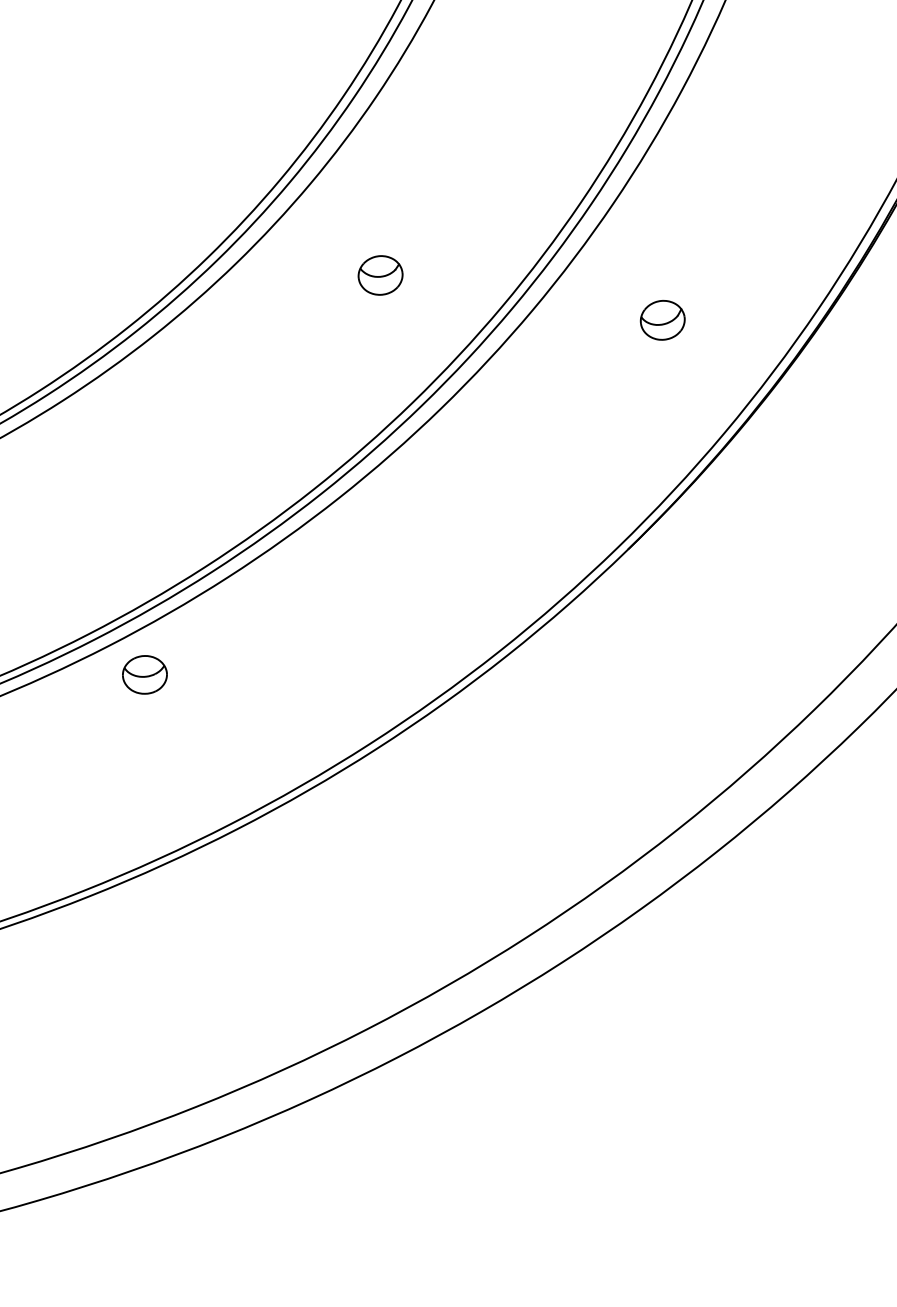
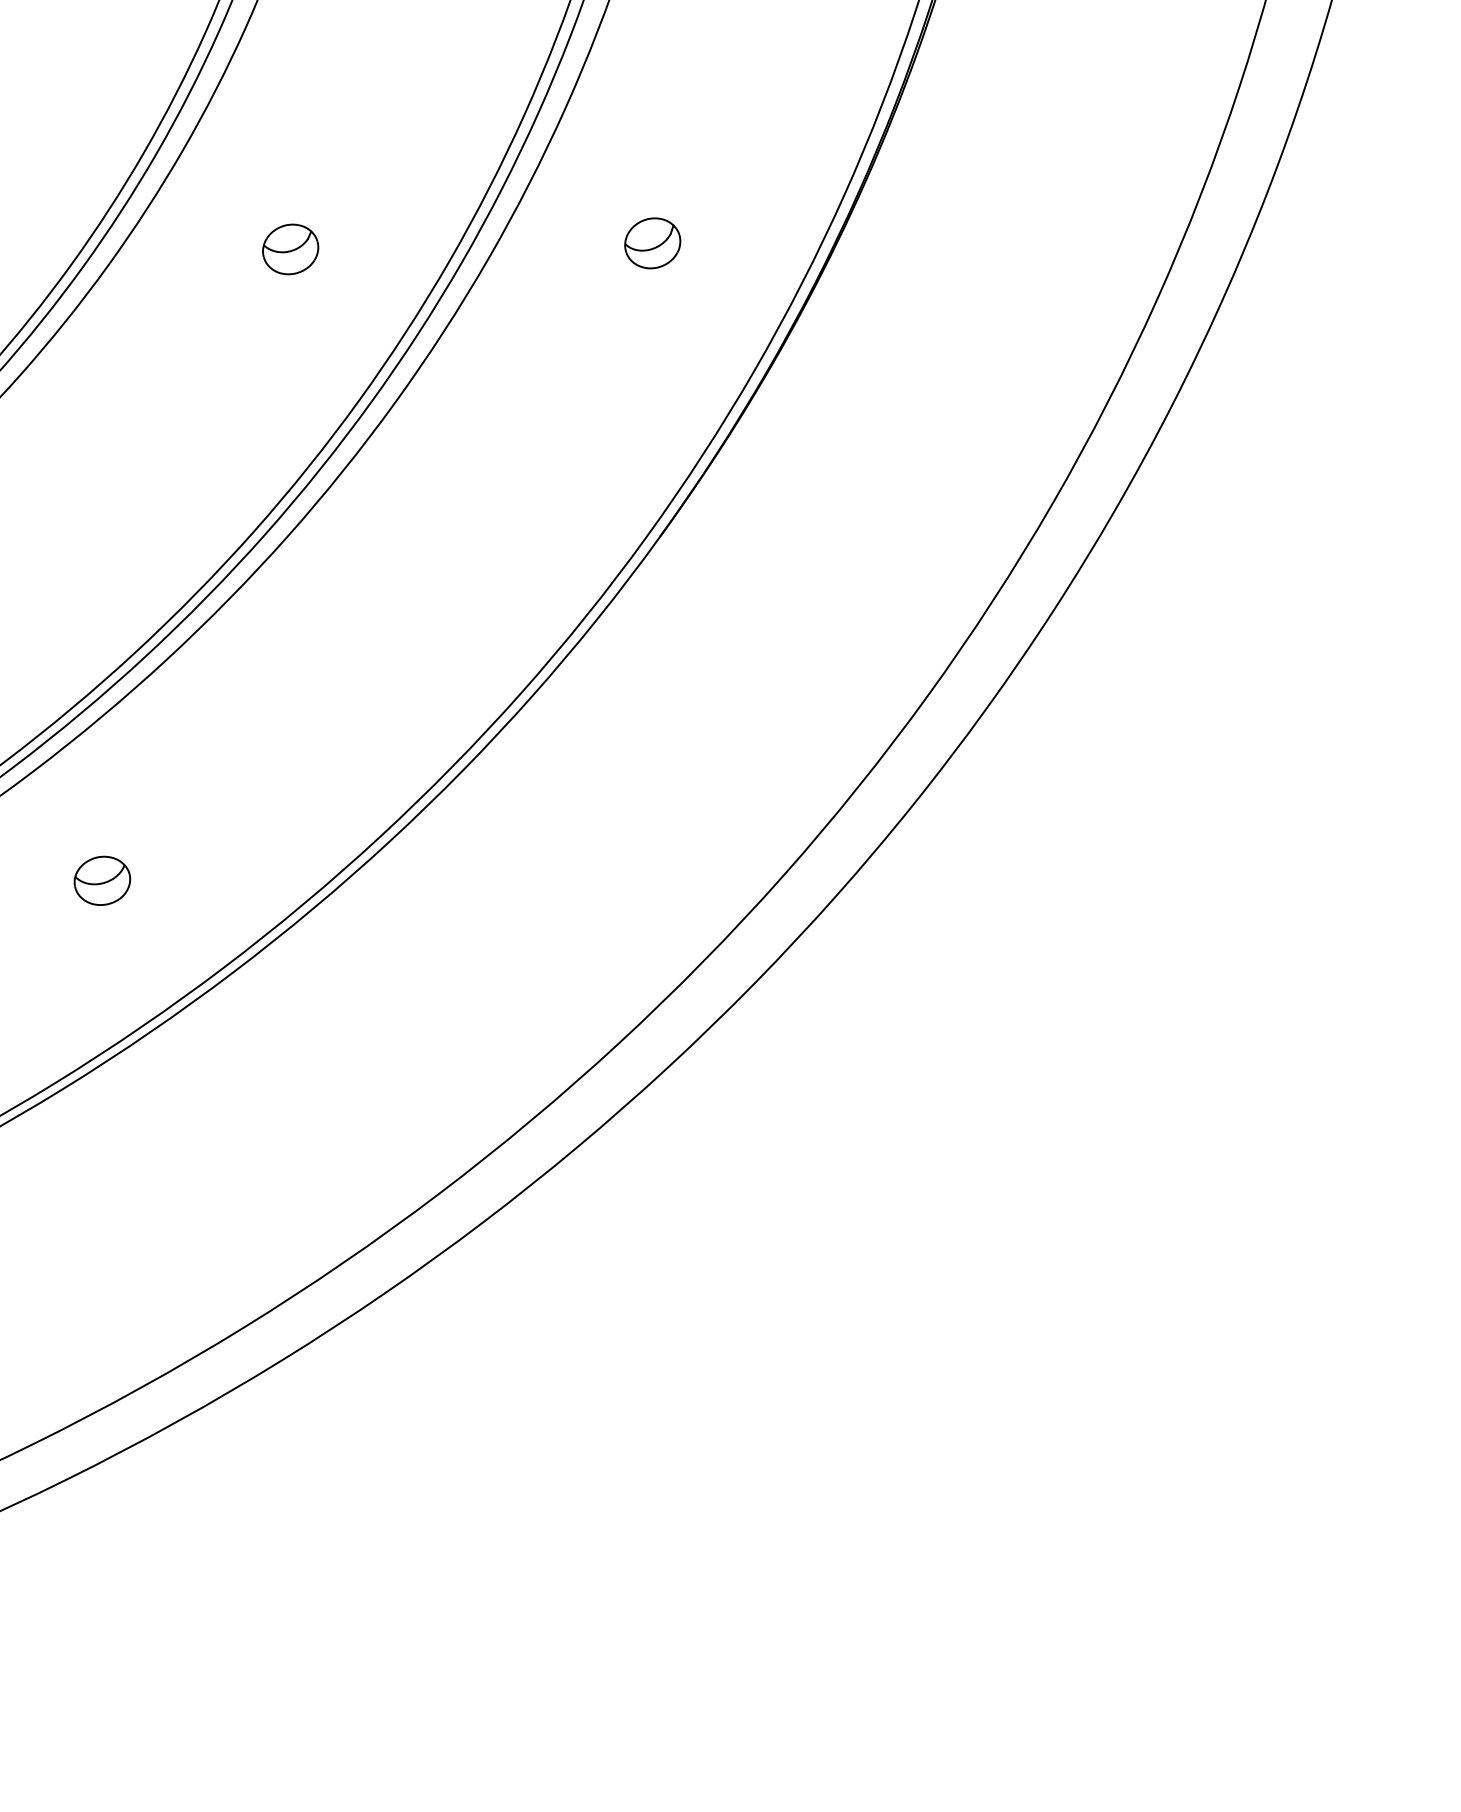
part: (145, 674) -> (102, 880), moved

